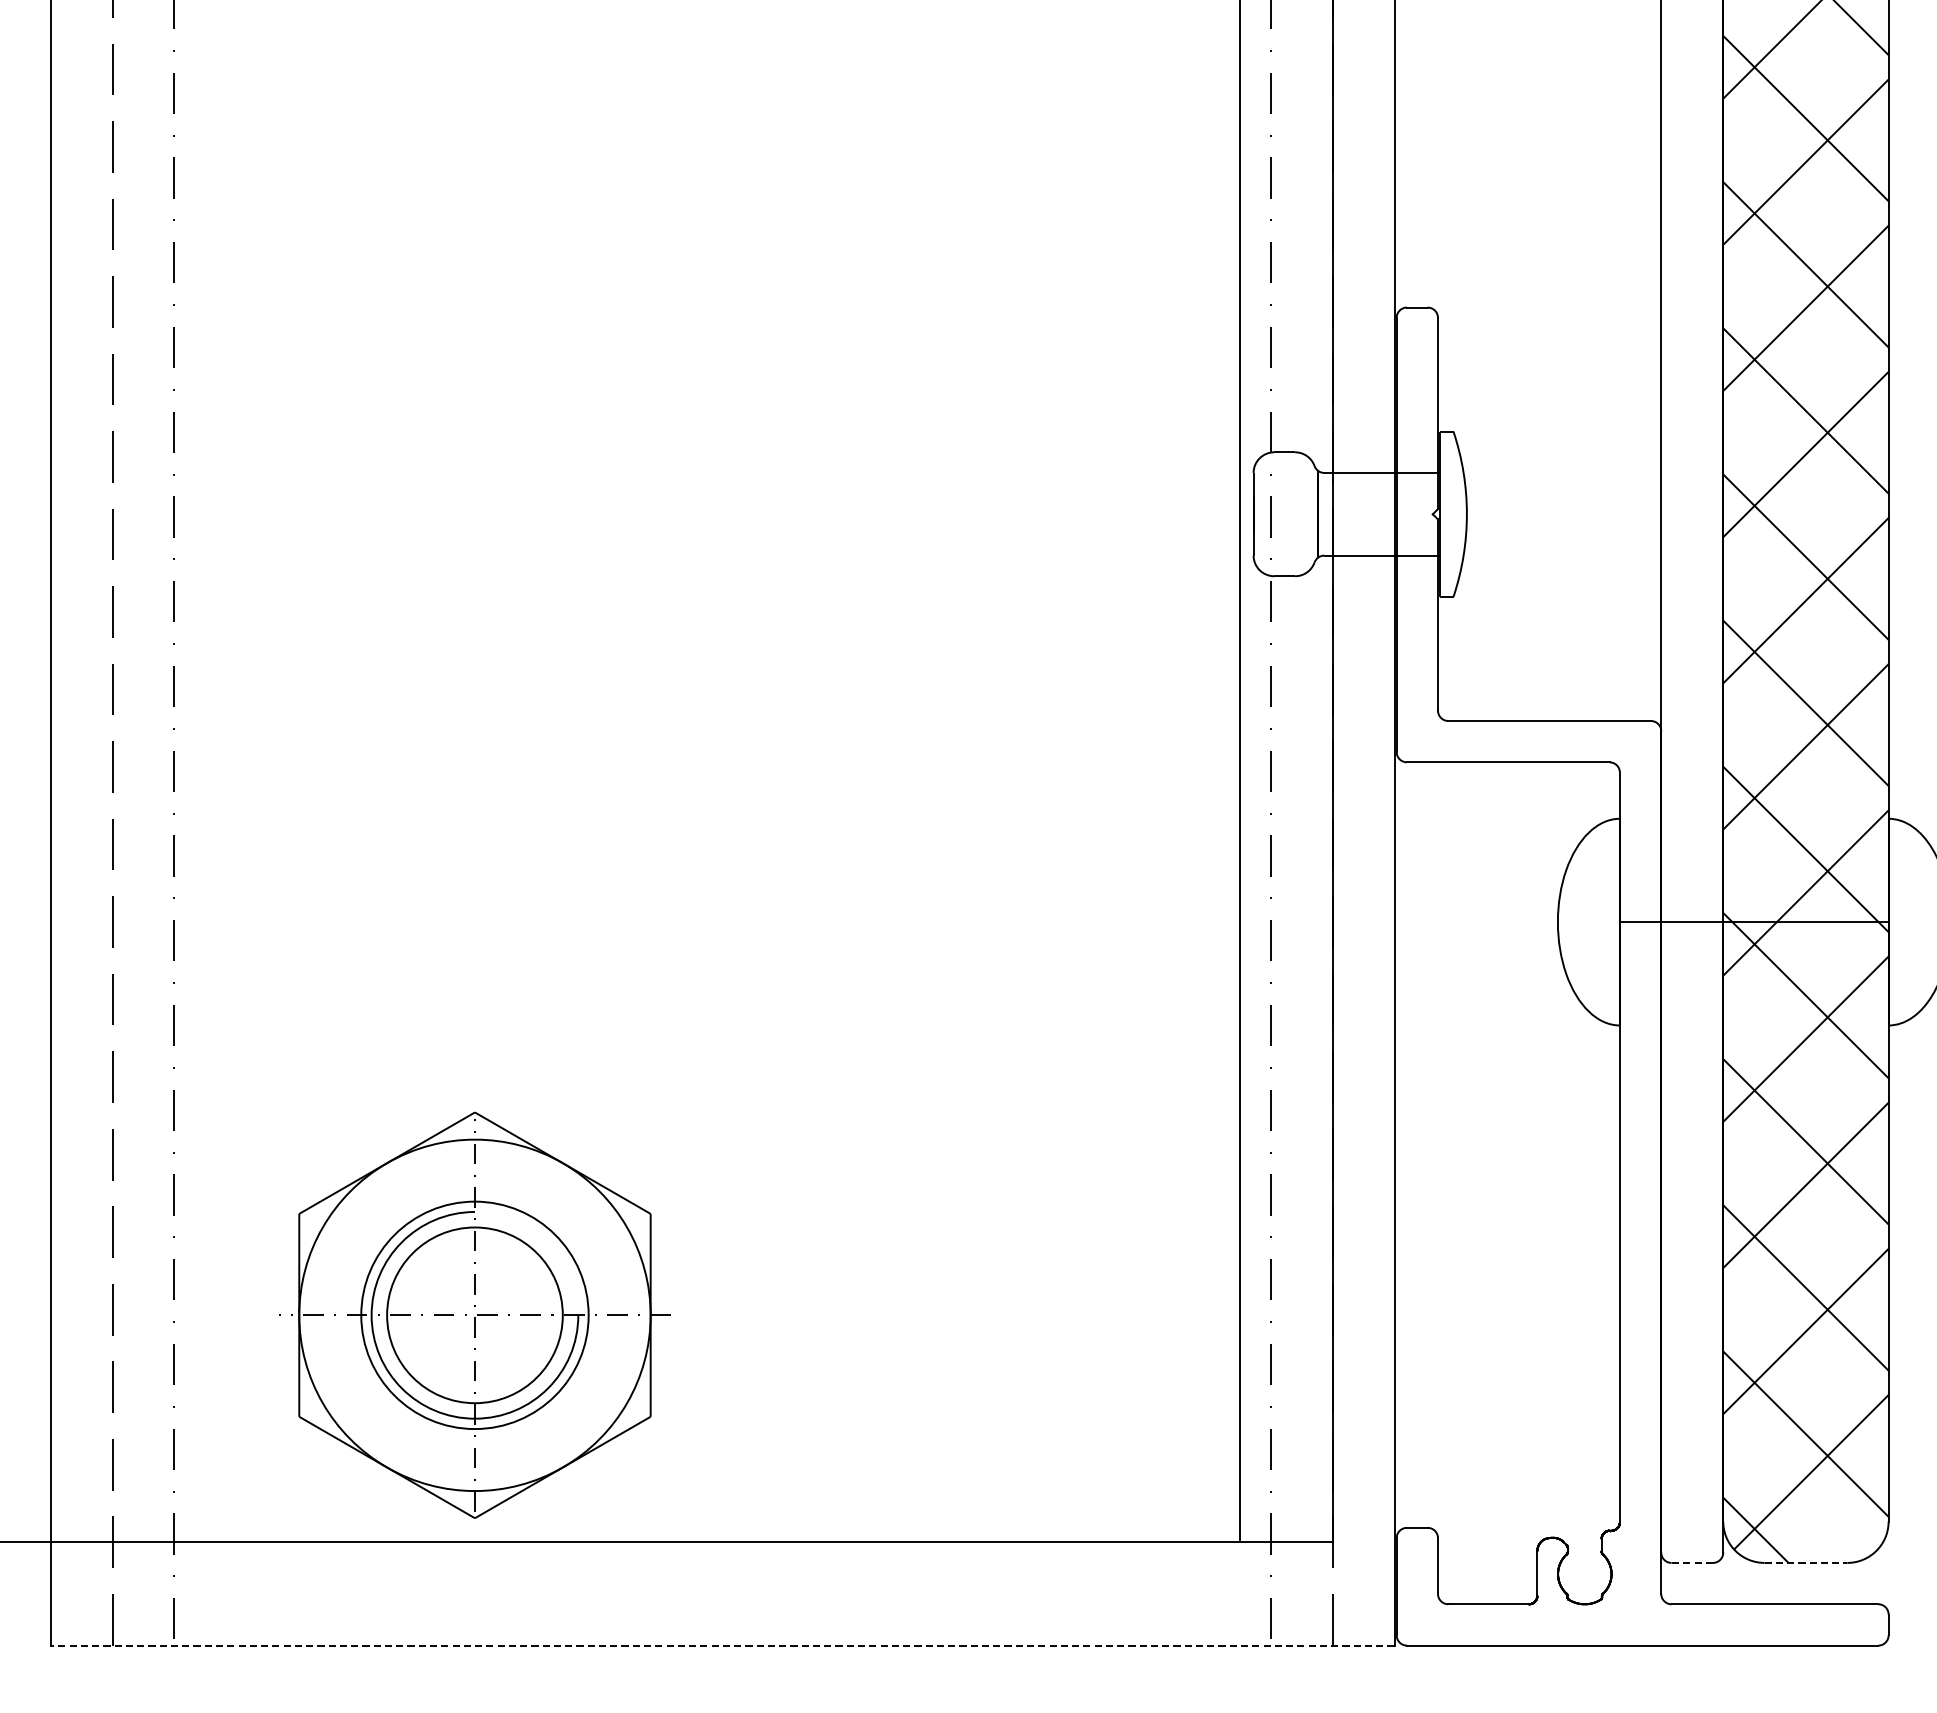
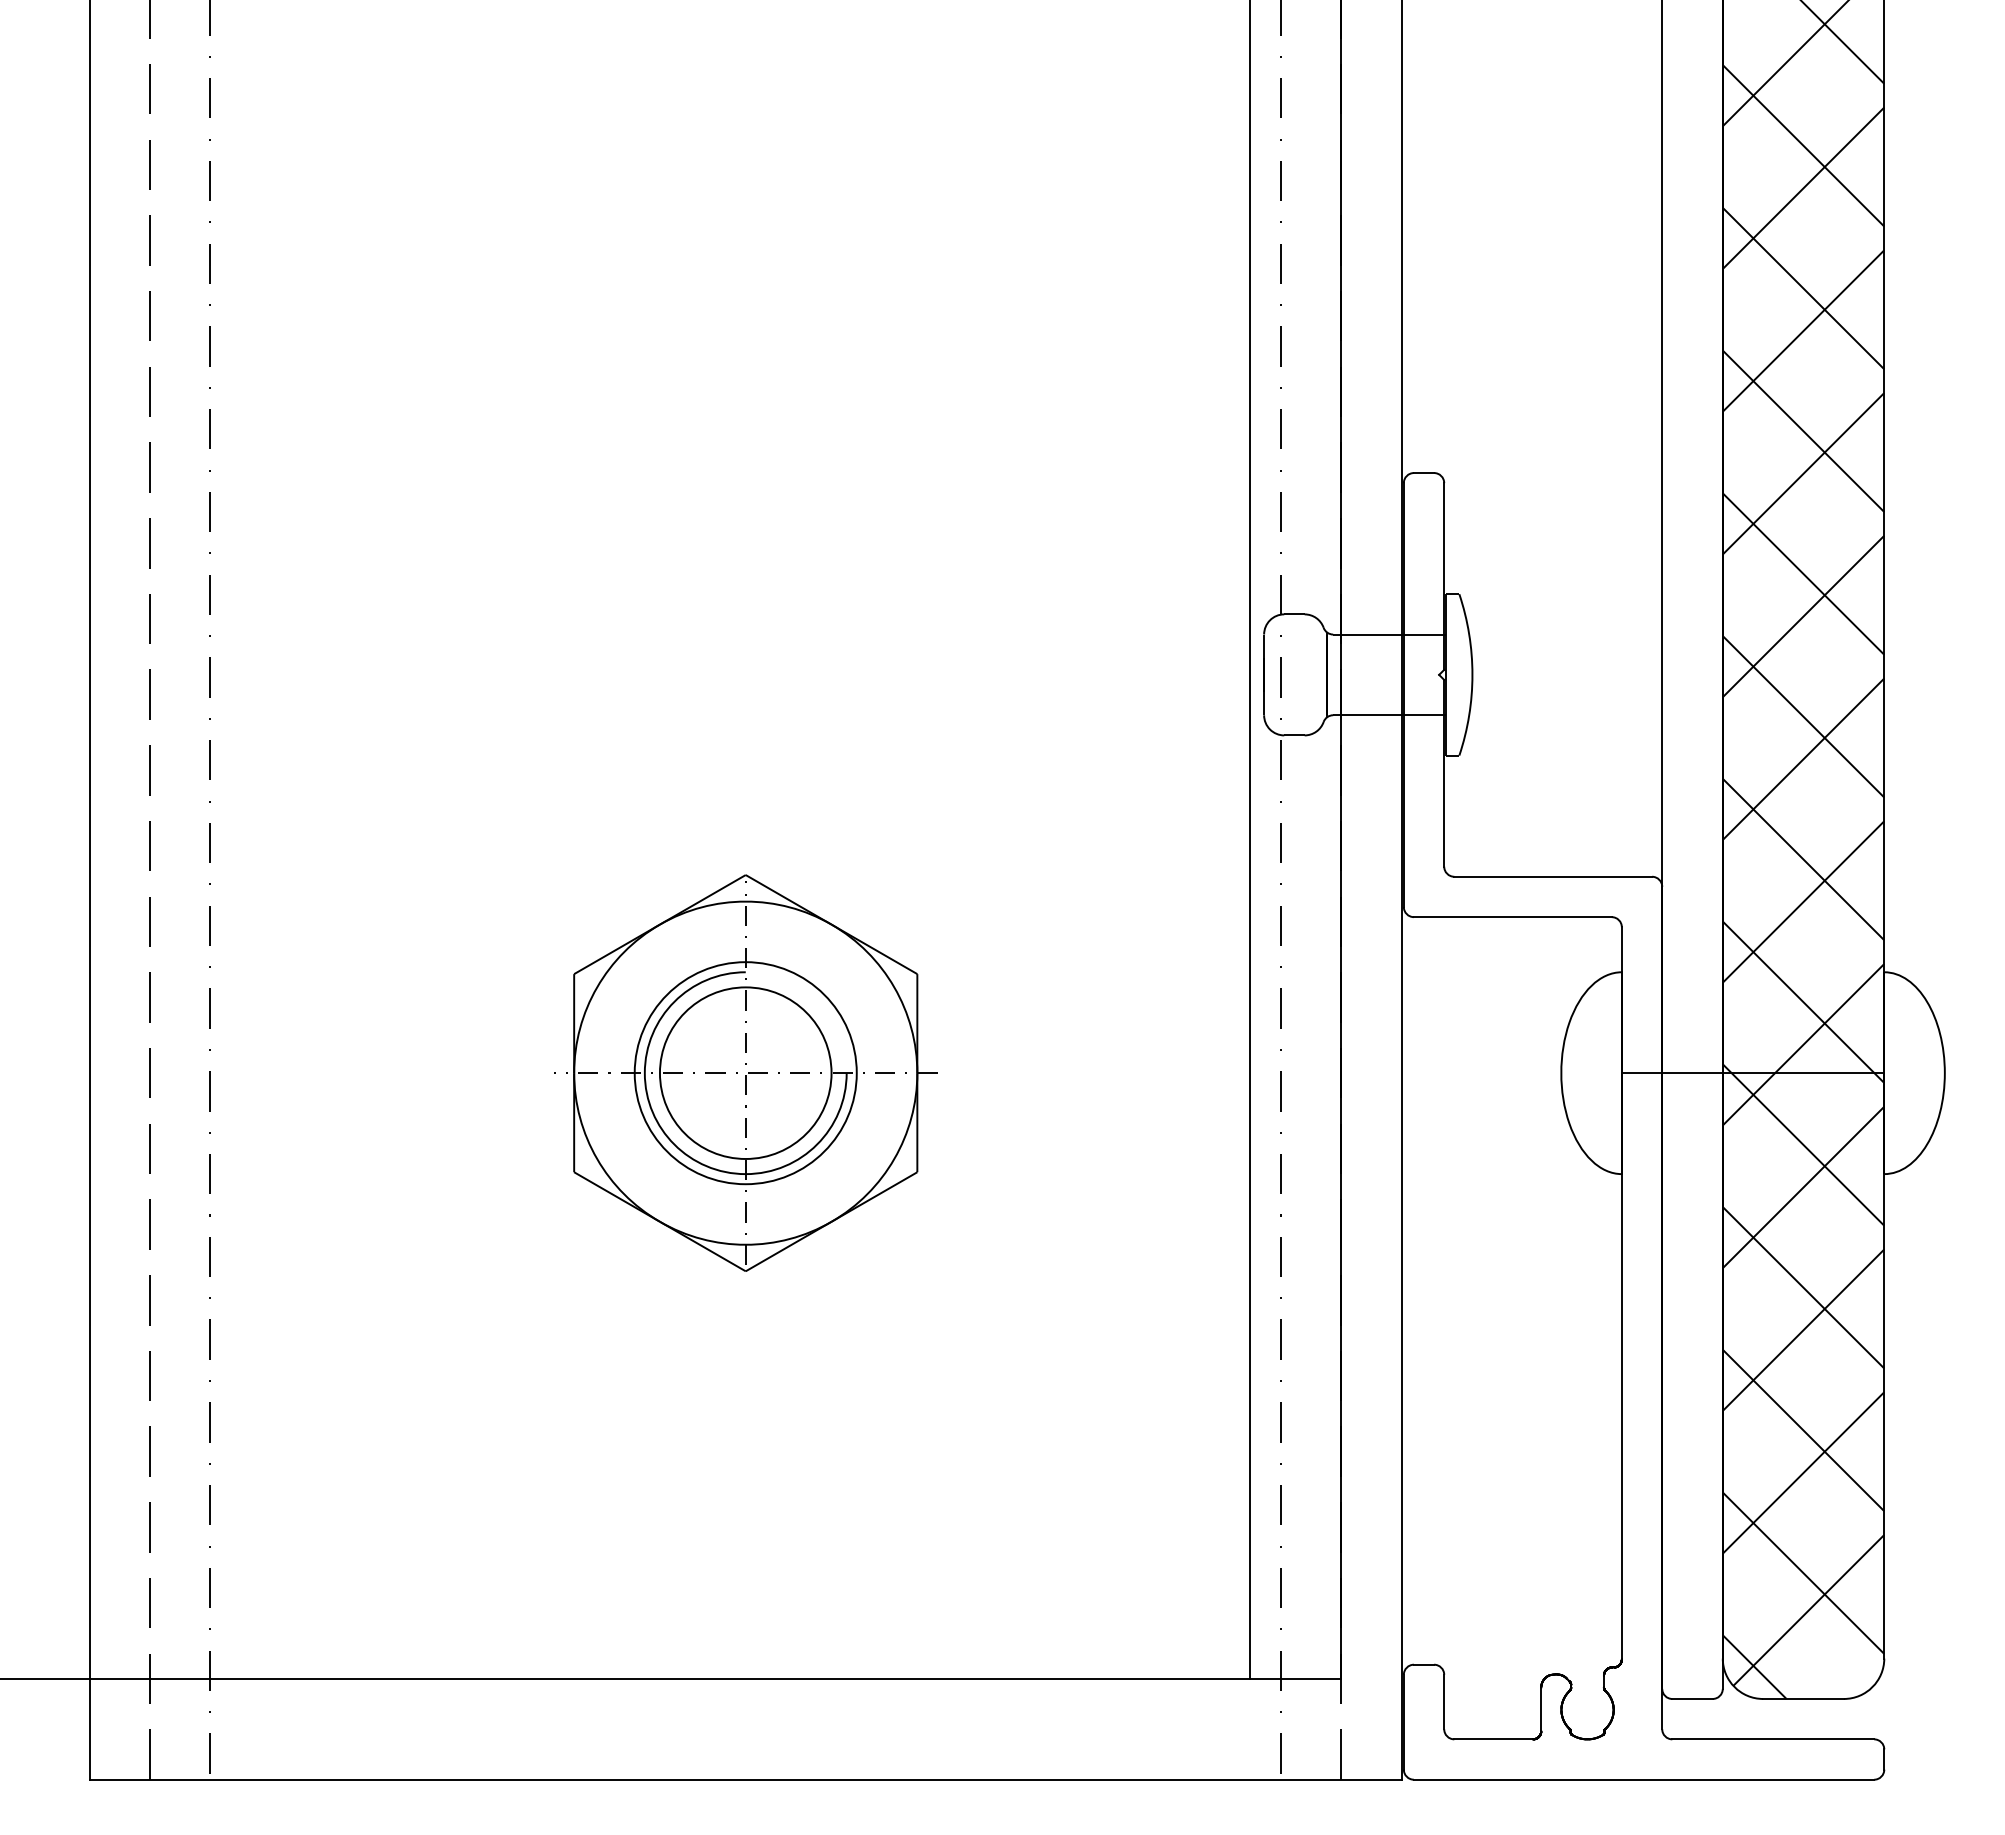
part: (474, 1314) -> (745, 1072), moved
line: (1692, 1562) -> (1692, 1698), dashed -> solid
line: (1806, 1562) -> (1804, 1698), dashed -> solid
line: (722, 1645) -> (745, 1779), dashed -> solid

